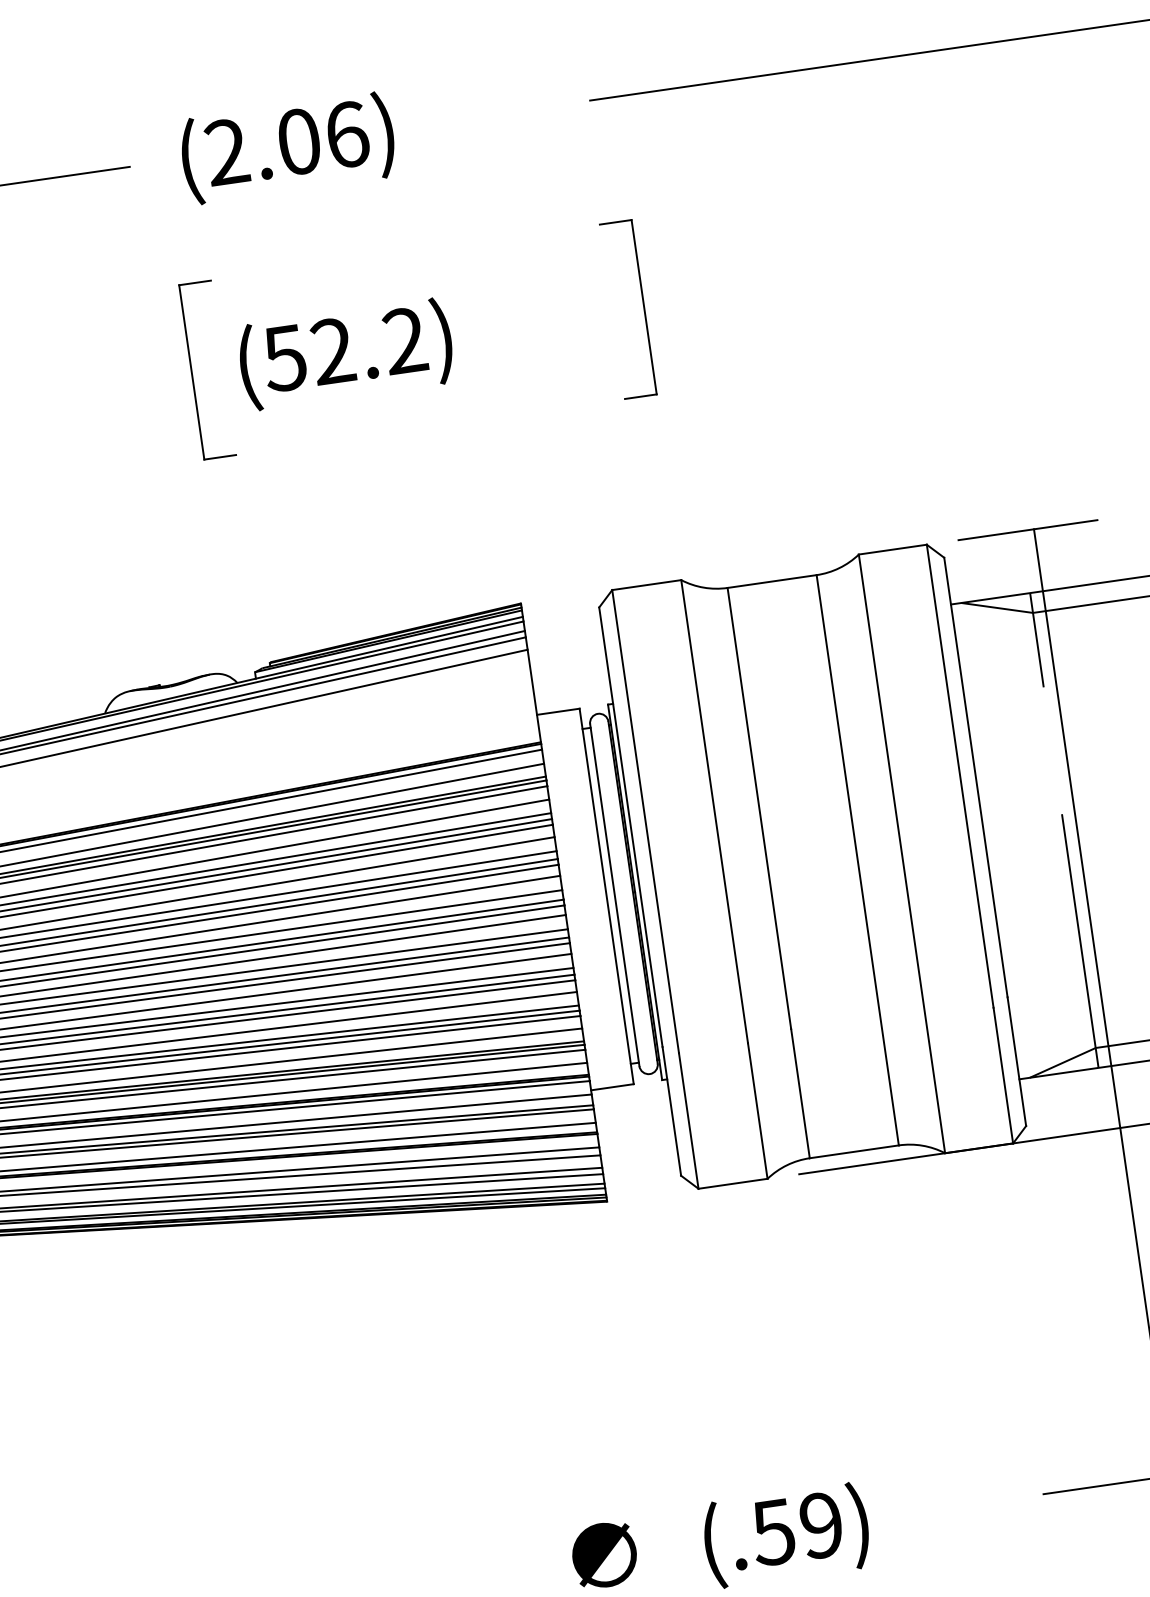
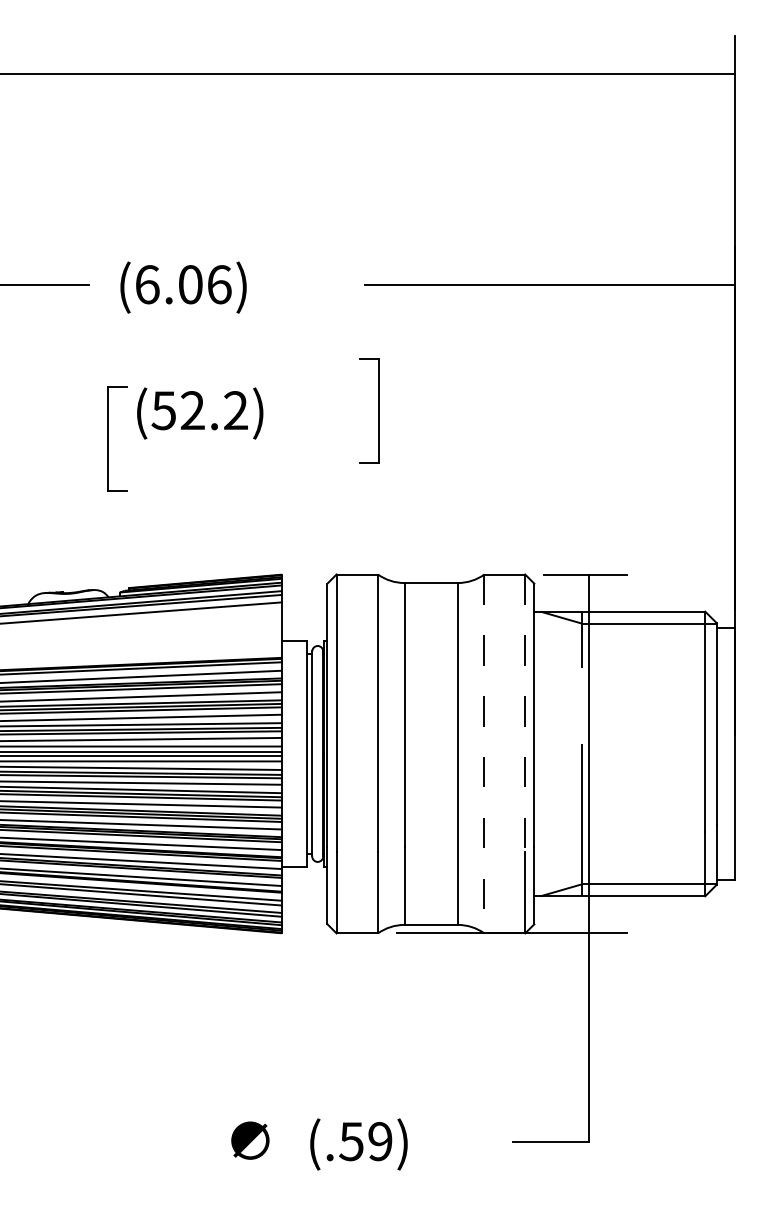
text: (227, 151) -> (147, 284), (2.06) -> (6.06)
part: (192, 371) -> (108, 438), moved
line: (960, 776) -> (525, 713), solid -> dashed
line: (902, 854) -> (484, 754), solid -> dashed

